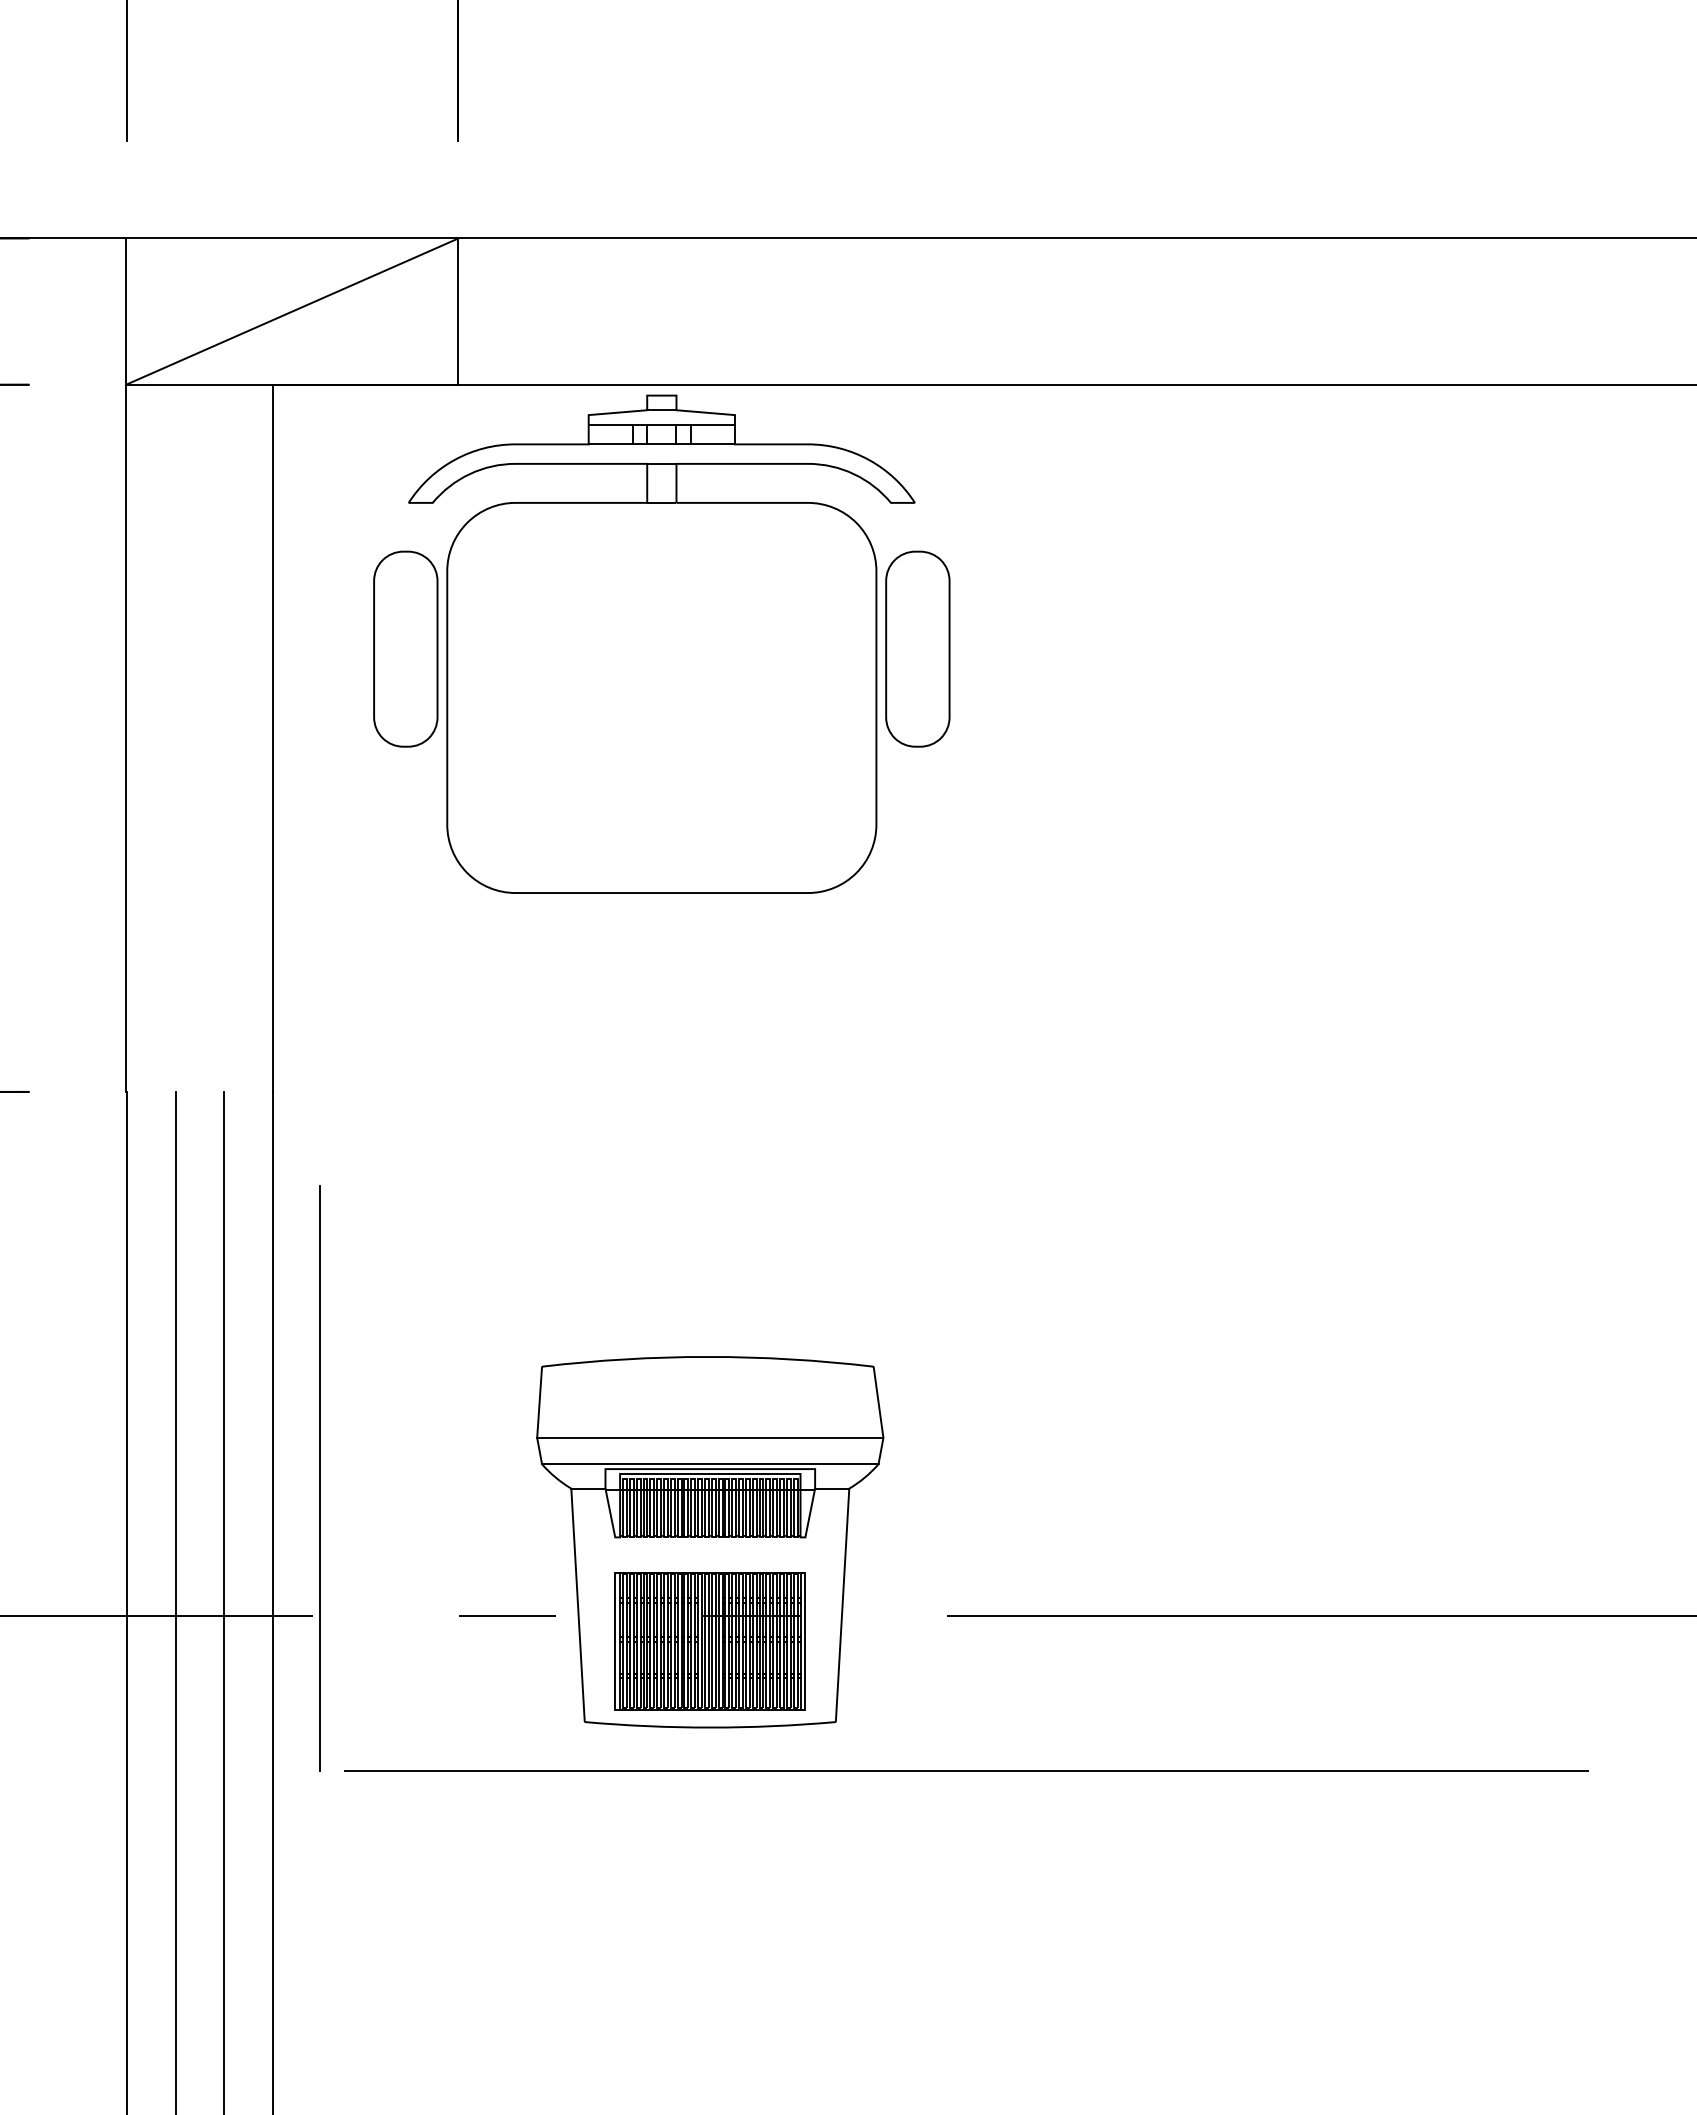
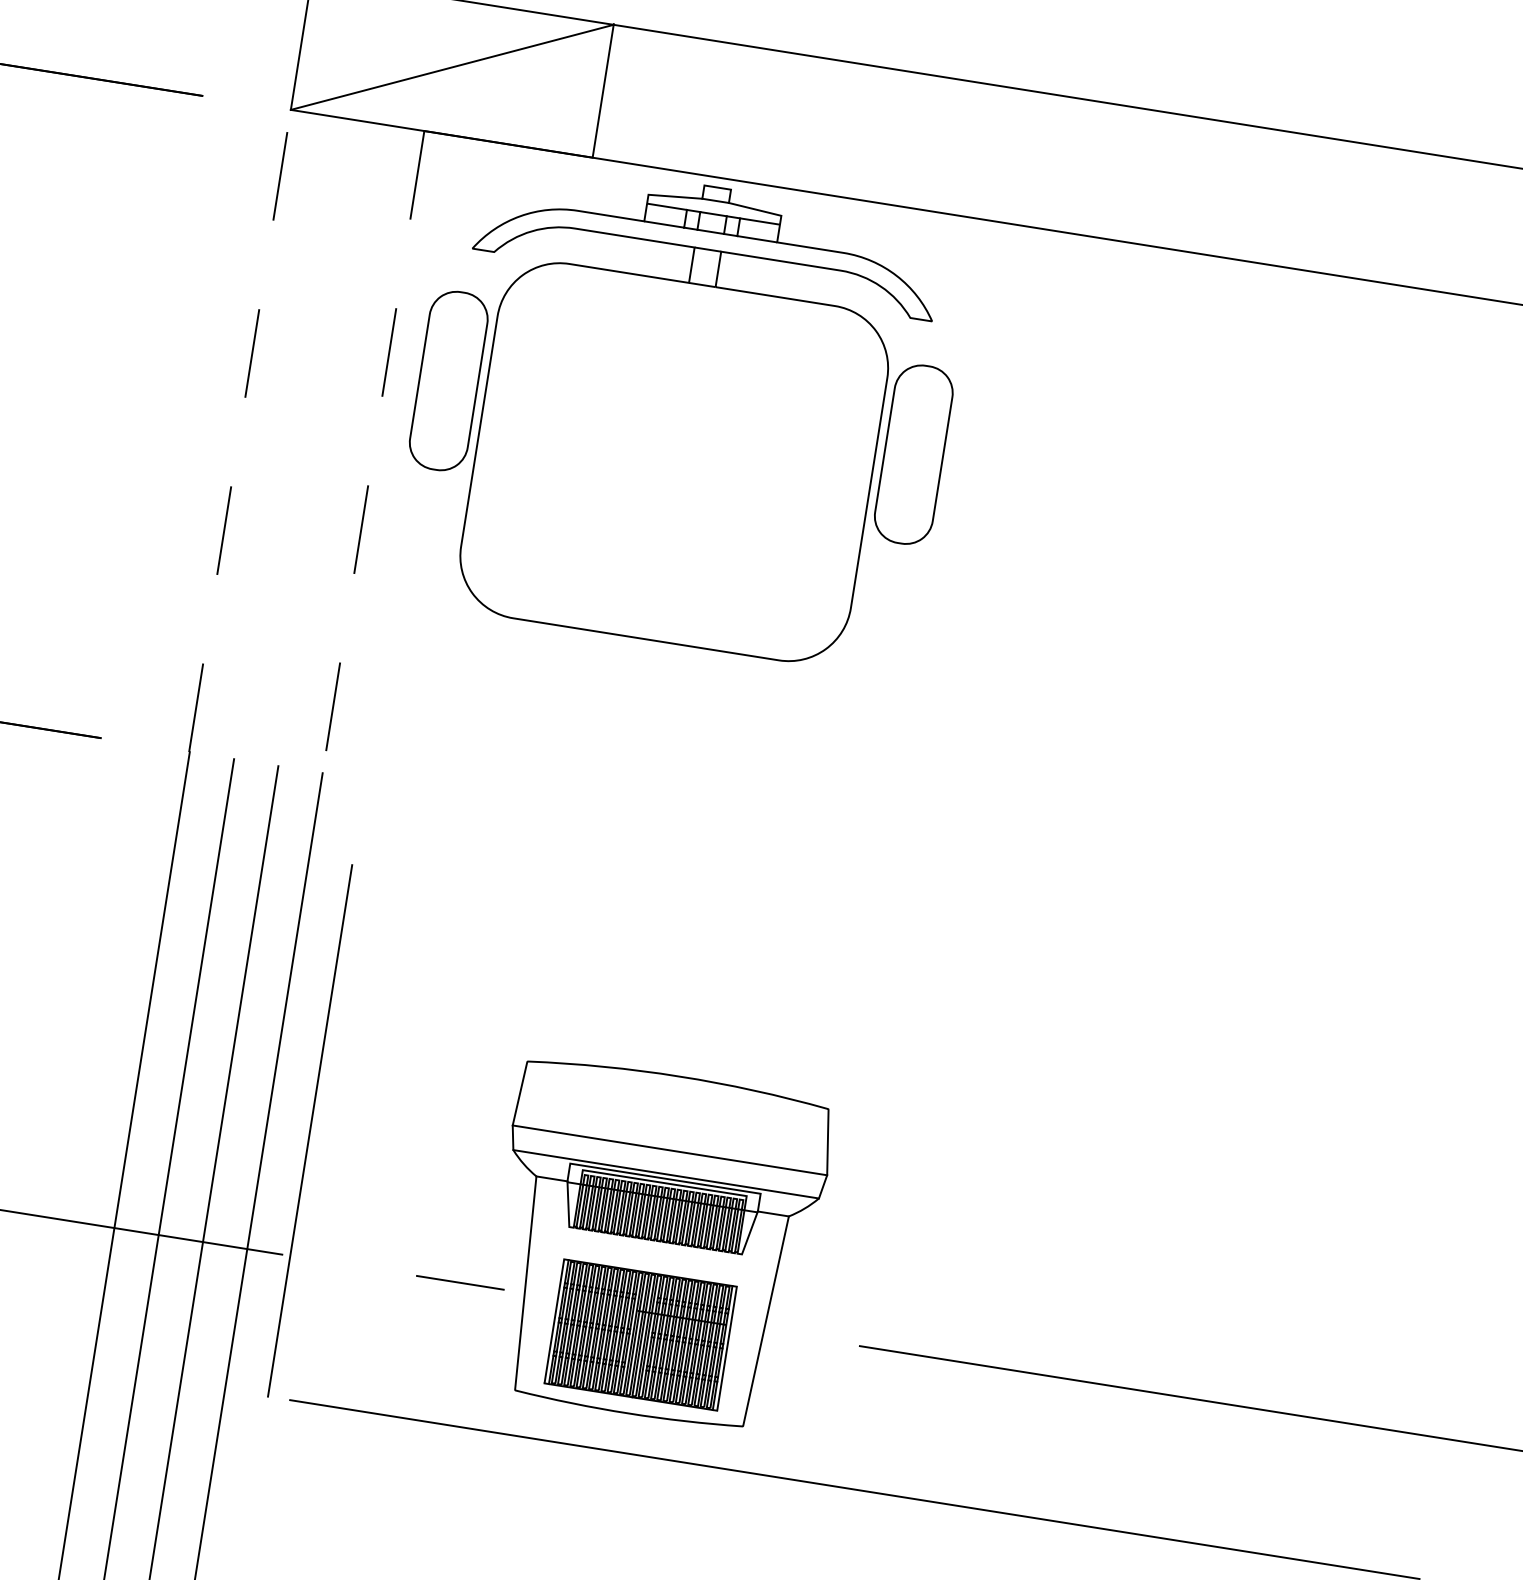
part: (661, 643) -> (681, 412), moved
line: (126, 738) -> (240, 431), solid -> dashed
line: (273, 738) -> (373, 452), solid -> dashed

